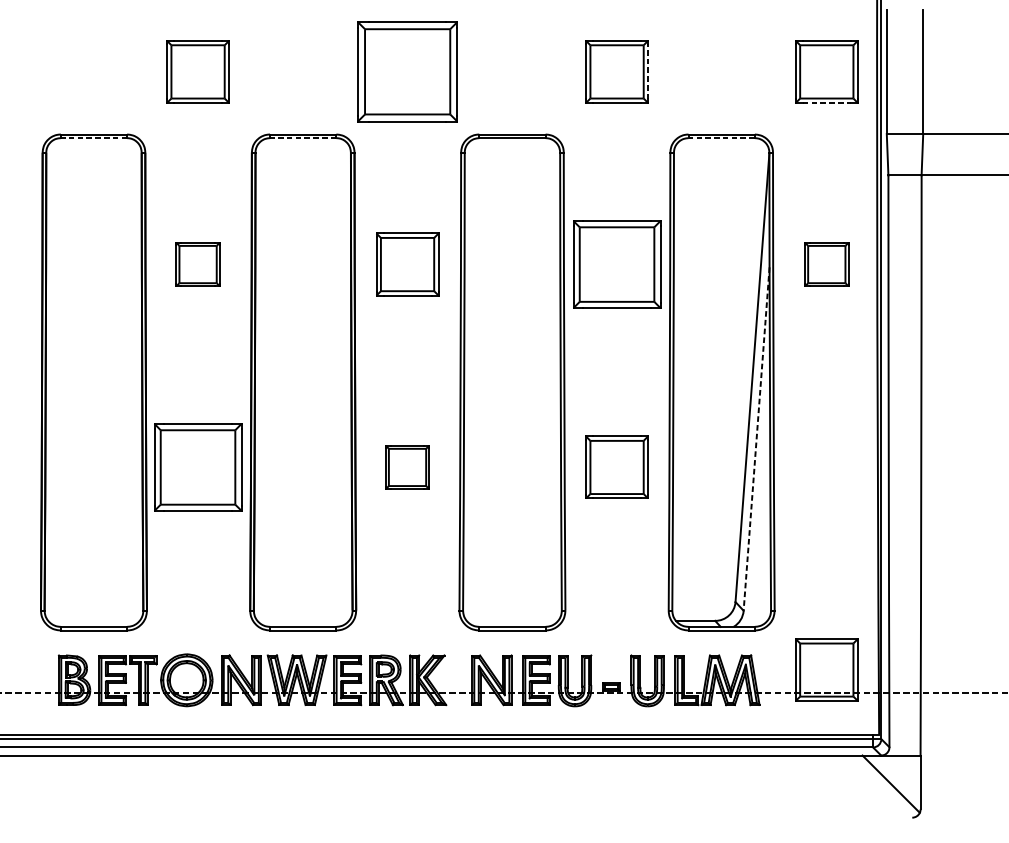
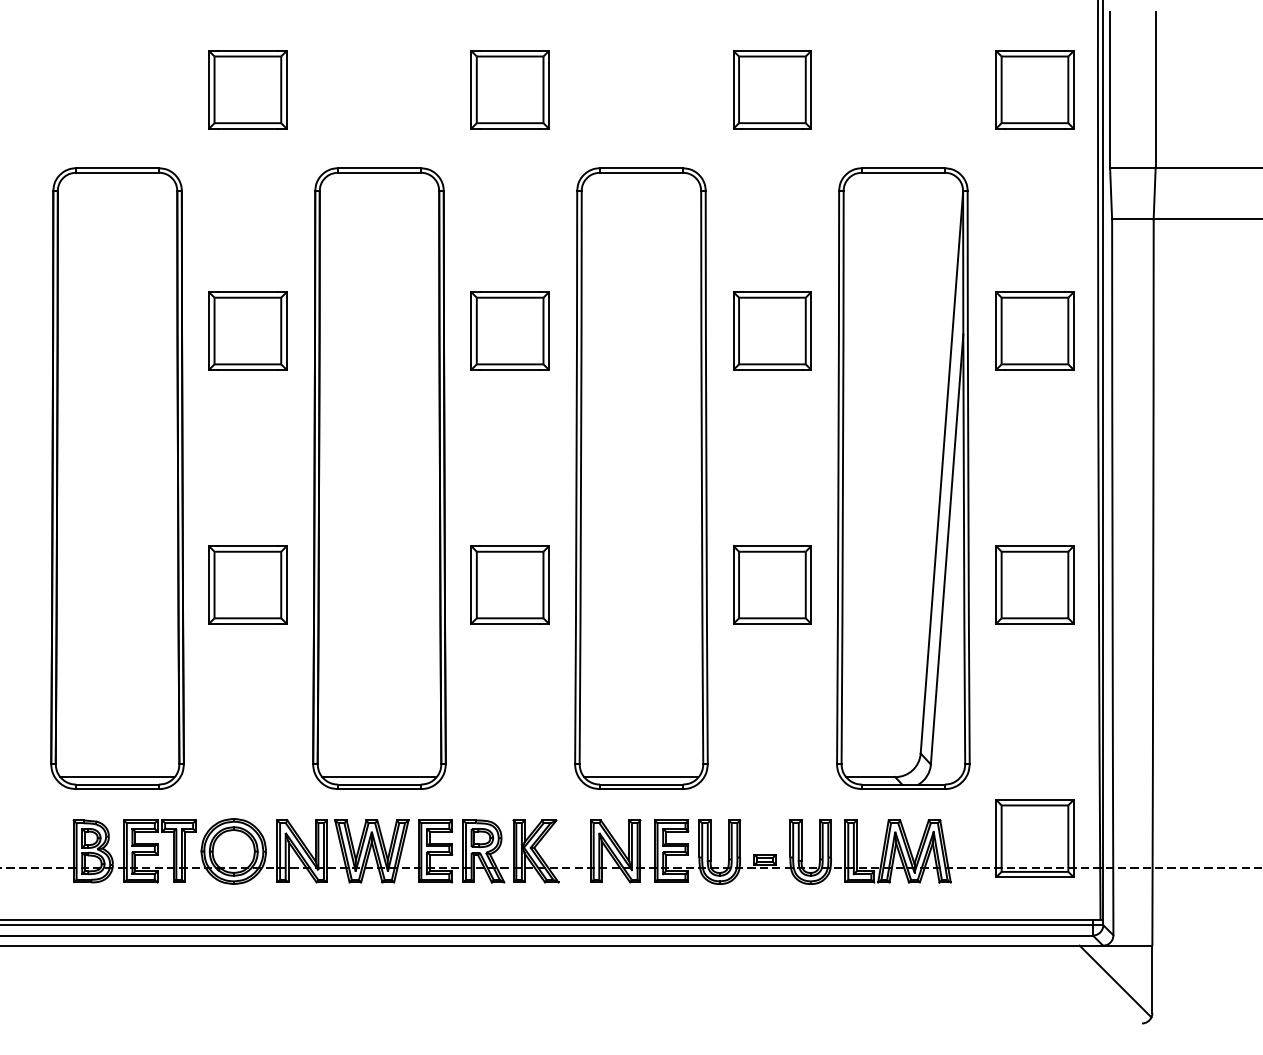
part: (407, 71) -> (509, 89), size x0.62
line: (648, 71) -> (811, 89), dashed -> solid
line: (827, 102) -> (1035, 128), dashed -> solid
line: (93, 137) -> (117, 172), dashed -> solid
line: (303, 137) -> (379, 172), dashed -> solid
line: (720, 137) -> (902, 172), dashed -> solid
part: (197, 264) -> (247, 330), size x1.43
part: (617, 264) -> (772, 330), size x0.71
part: (826, 264) -> (1034, 330), size x1.43
line: (756, 439) -> (947, 549), dashed -> solid
part: (197, 467) -> (247, 584), size x0.71
part: (407, 467) -> (509, 584), size x1.43
part: (826, 467) -> (1034, 584), added
line: (93, 621) -> (117, 777), added
line: (303, 621) -> (379, 777), added
line: (512, 621) -> (641, 777), added

